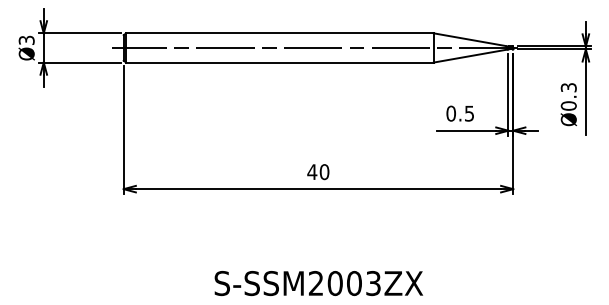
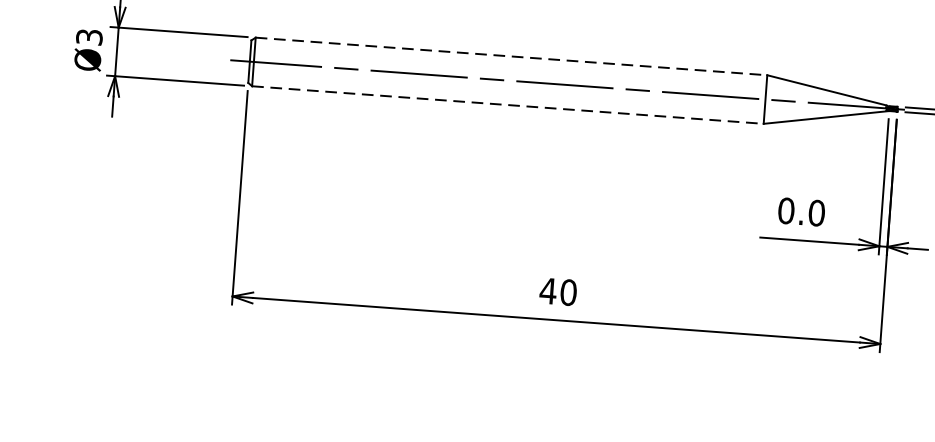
line: (280, 33) -> (512, 56), solid -> dashed
line: (280, 62) -> (508, 104), solid -> dashed
text: (469, 113) -> (816, 212), 0.5 -> 0.0

